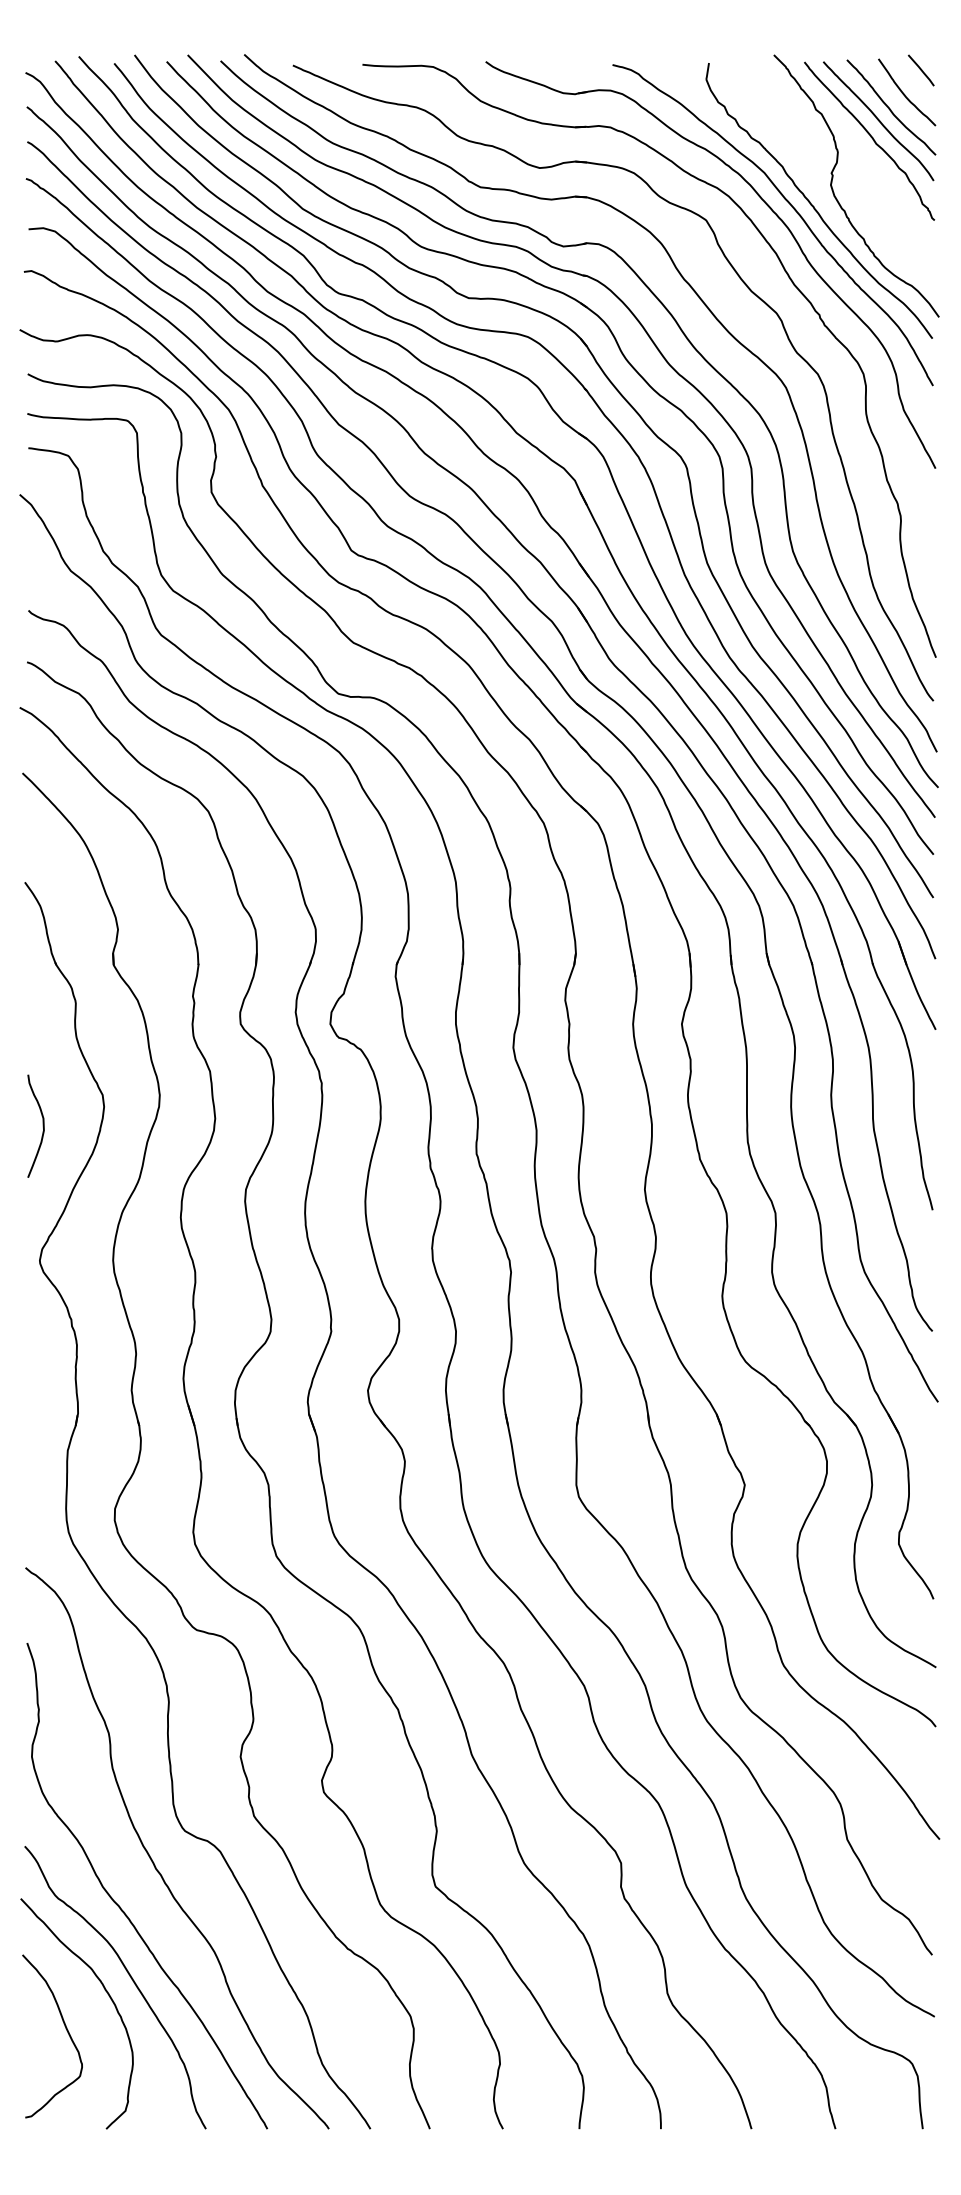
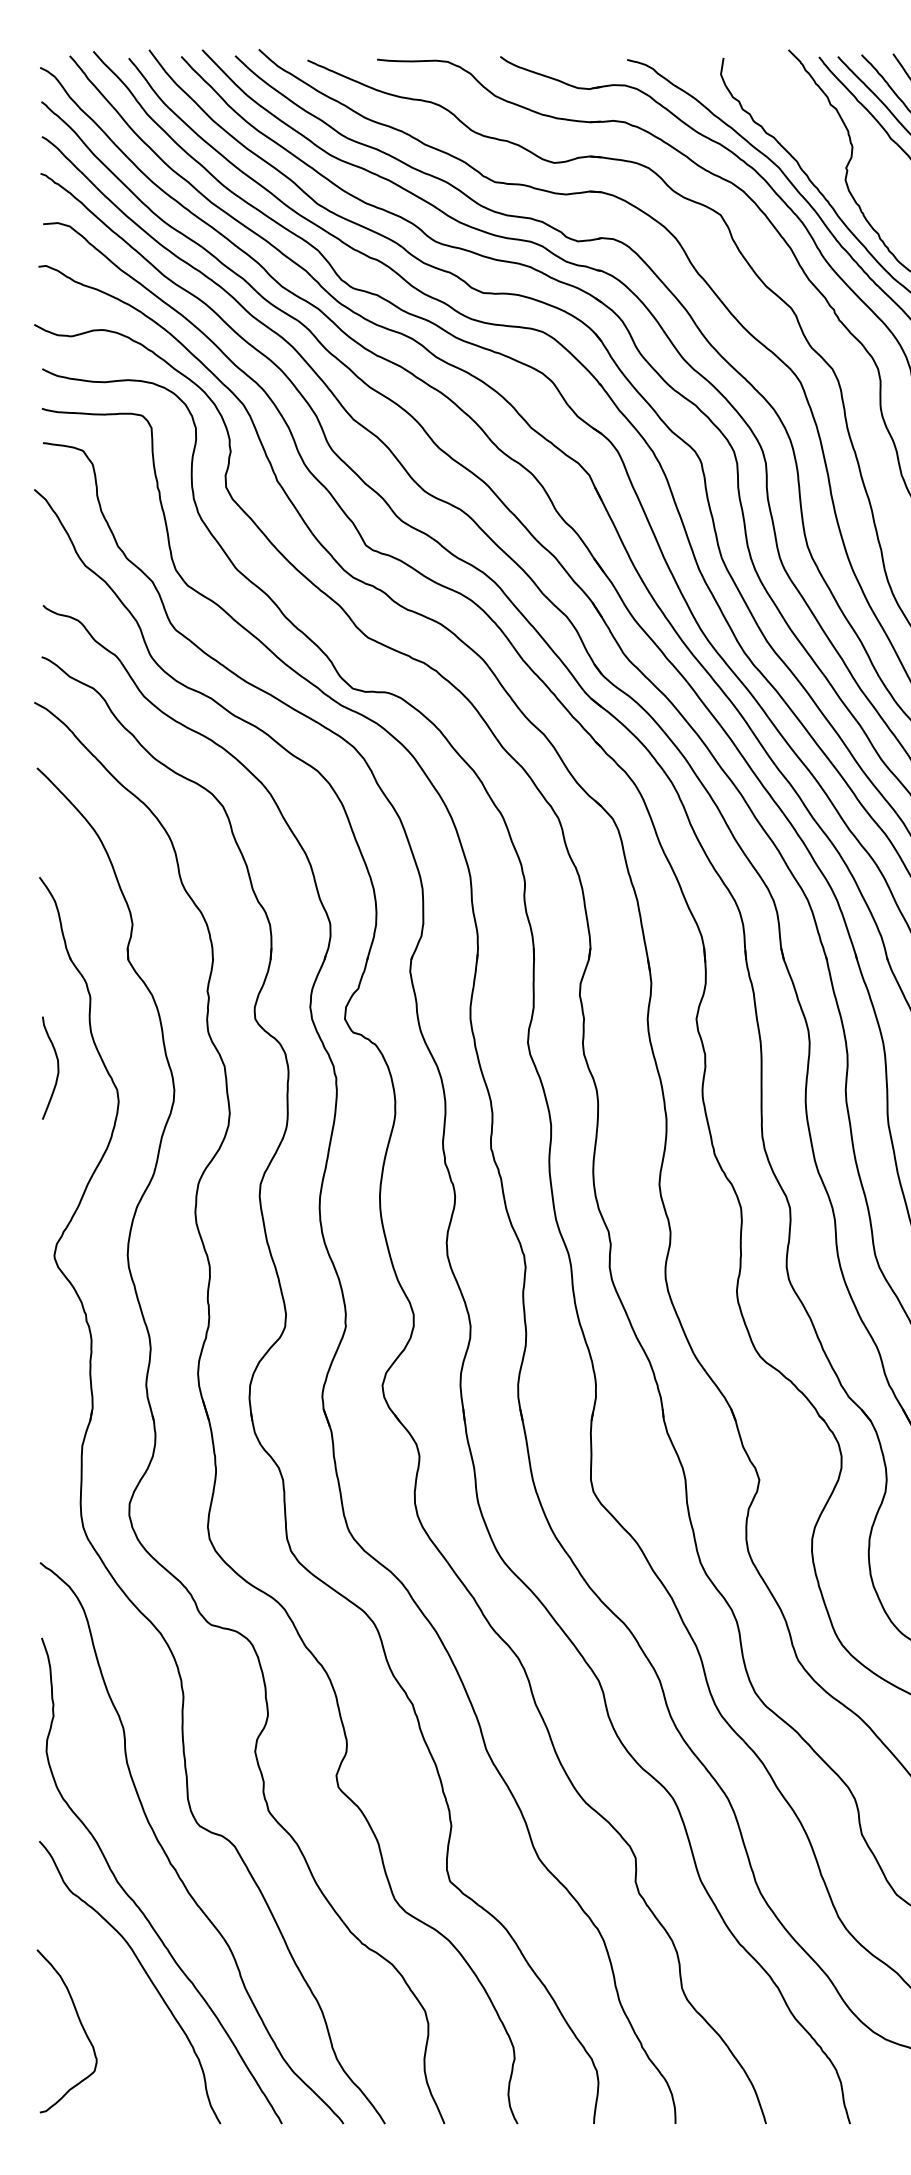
curve: (42, 1125) -> (57, 1067), moved
curve: (104, 1990) -> (119, 1985), removed

